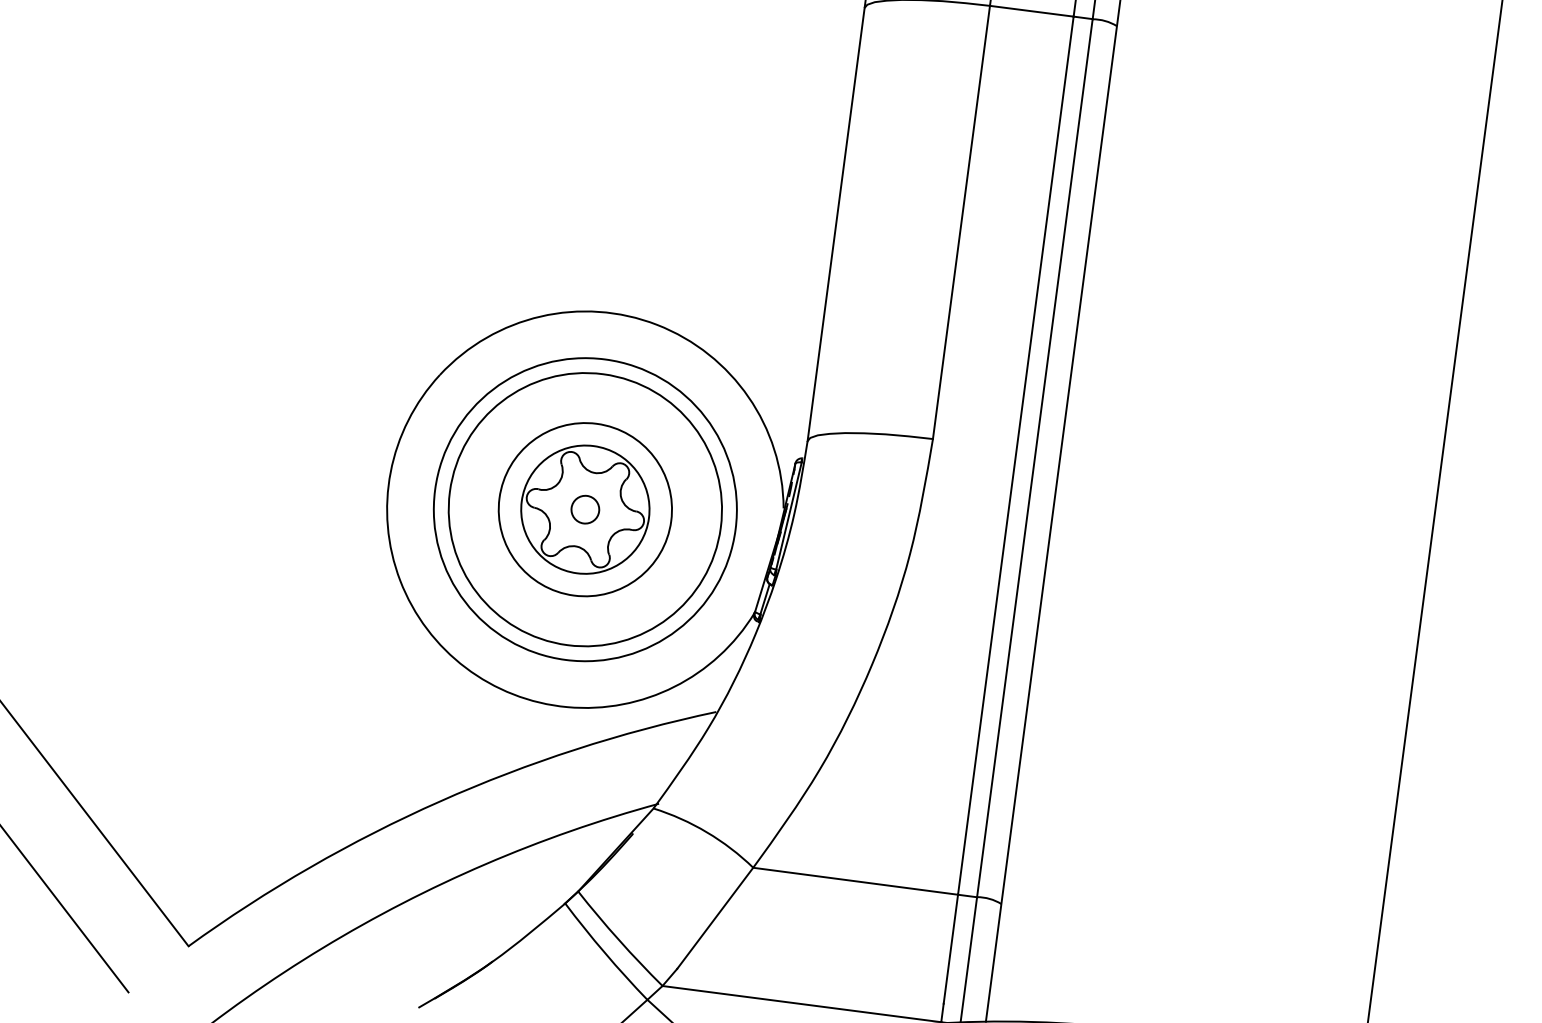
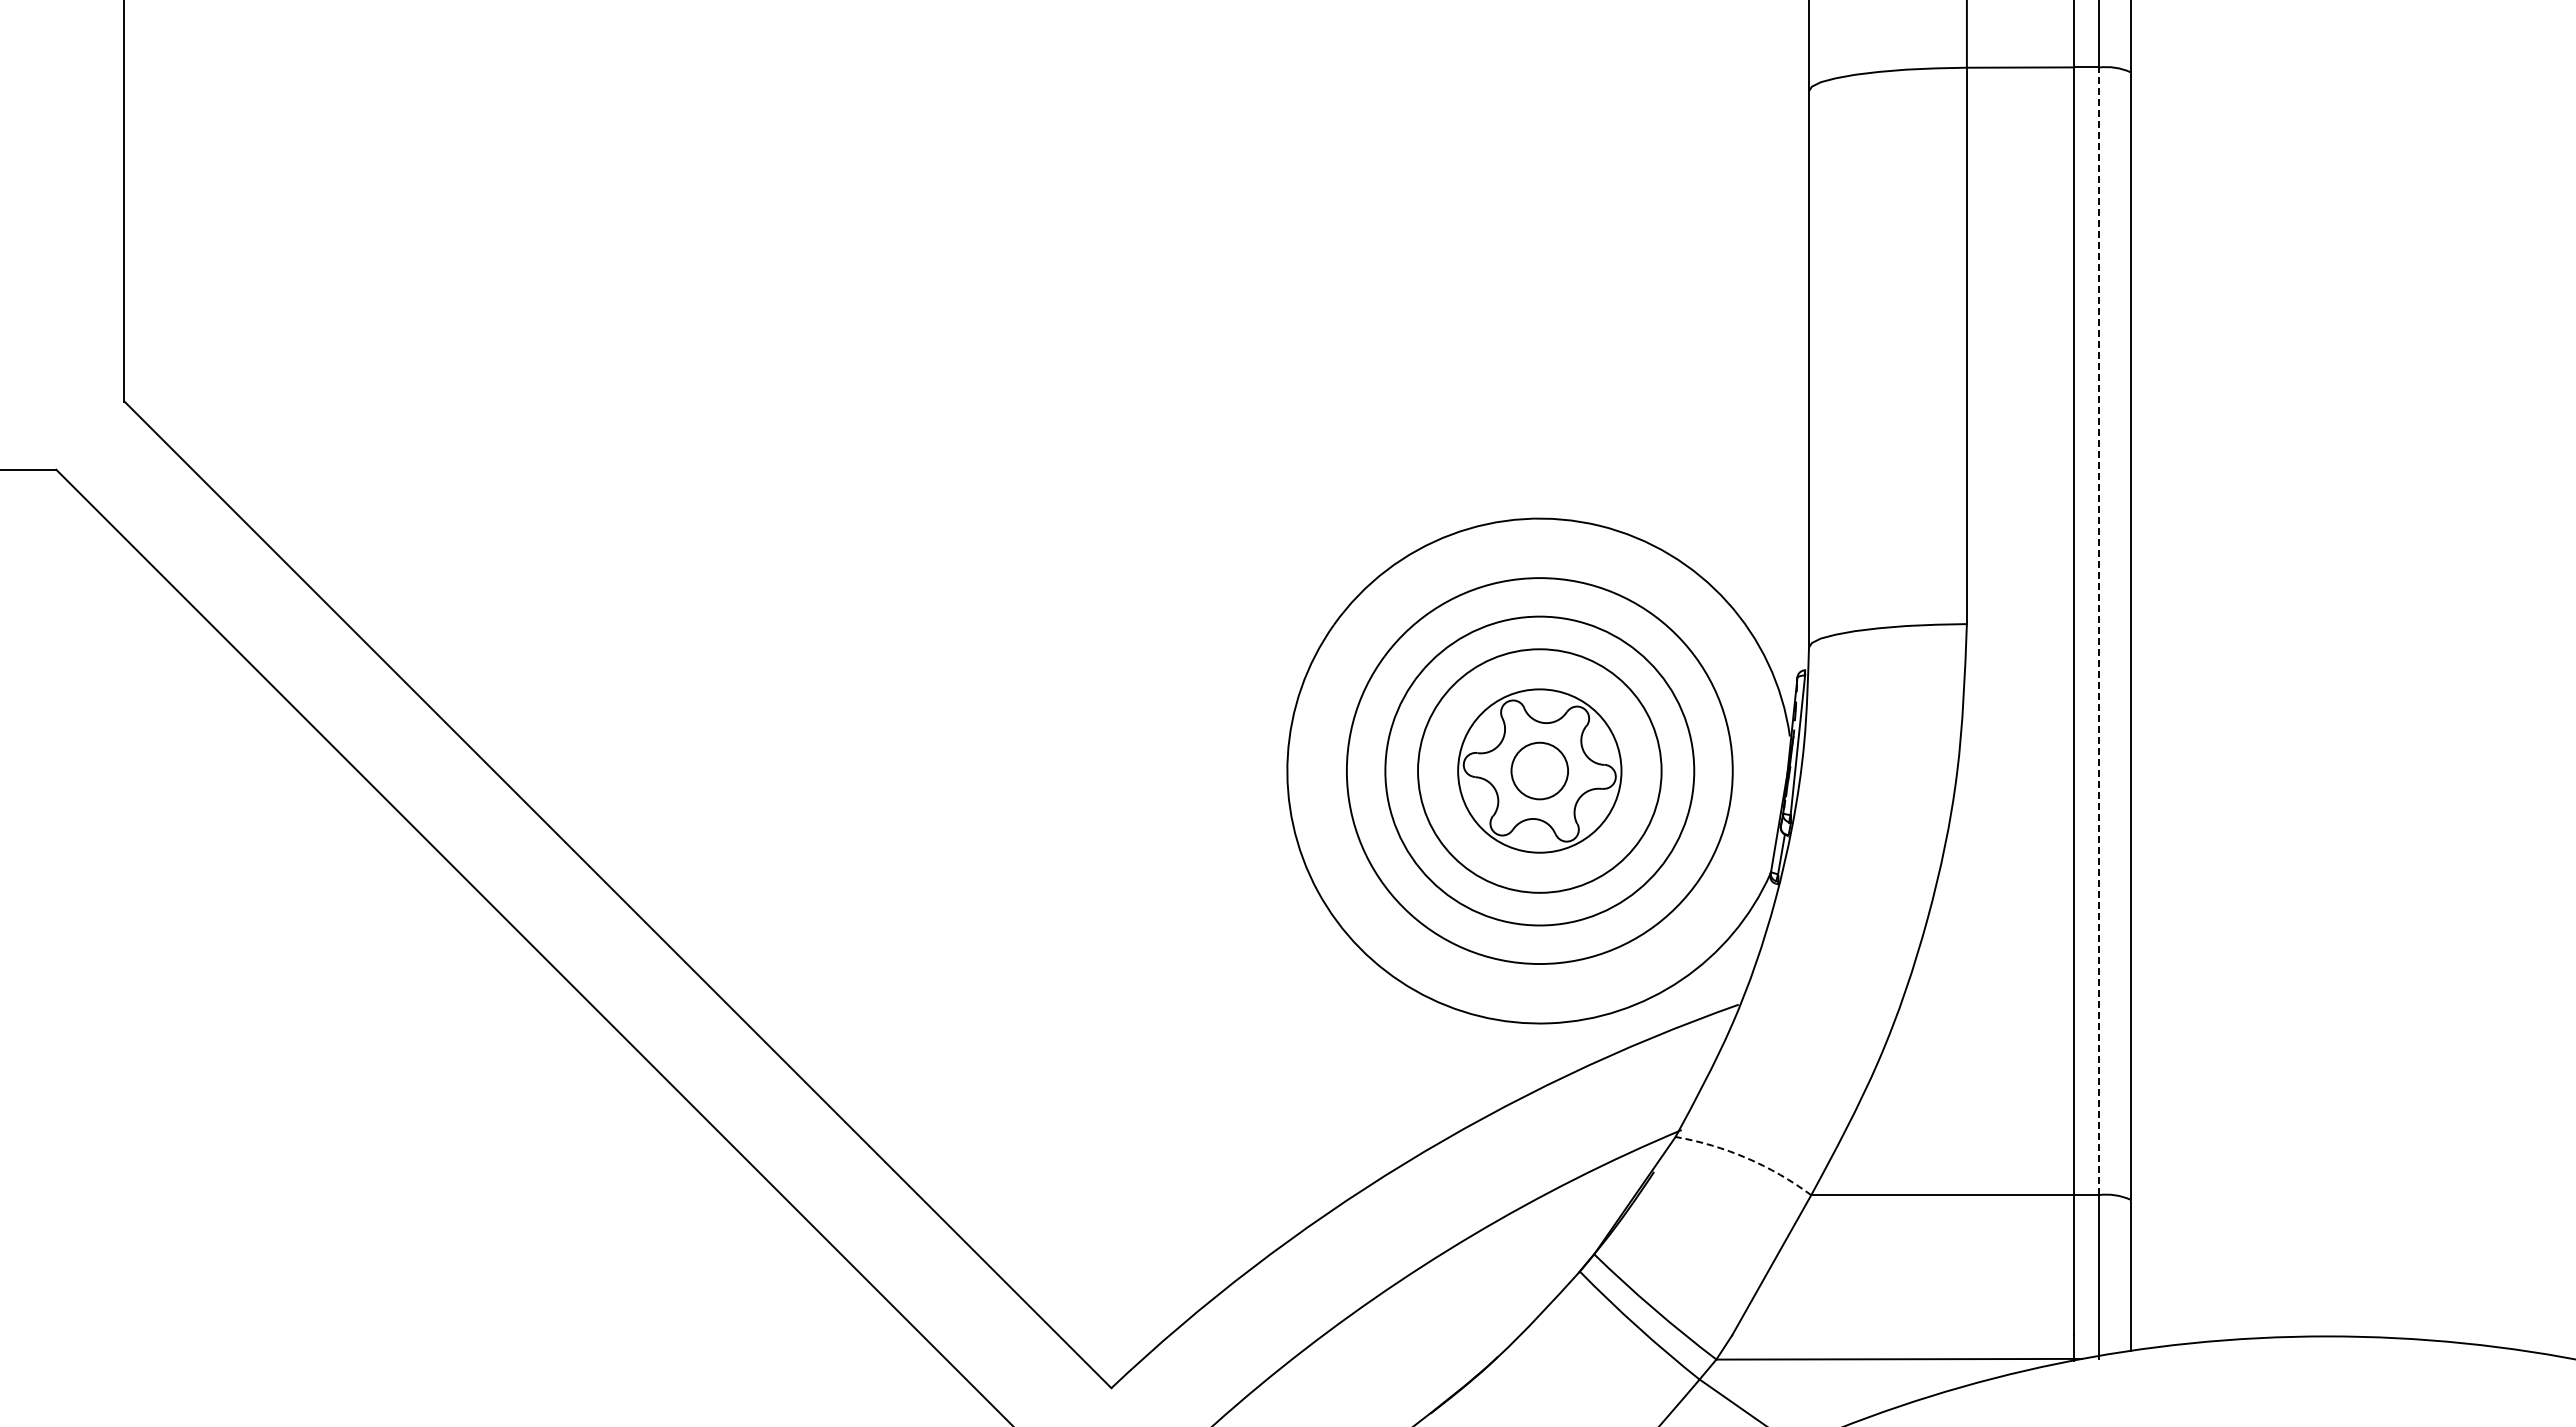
line: (1034, 458) -> (2098, 631), solid -> dashed
circle: (585, 509) -> (1539, 770), size x1.4
circle: (585, 509) -> (1539, 770), size x1.6
circle: (585, 510) -> (1539, 771), size x0.7
arc: (706, 832) -> (1746, 1158), solid -> dashed

